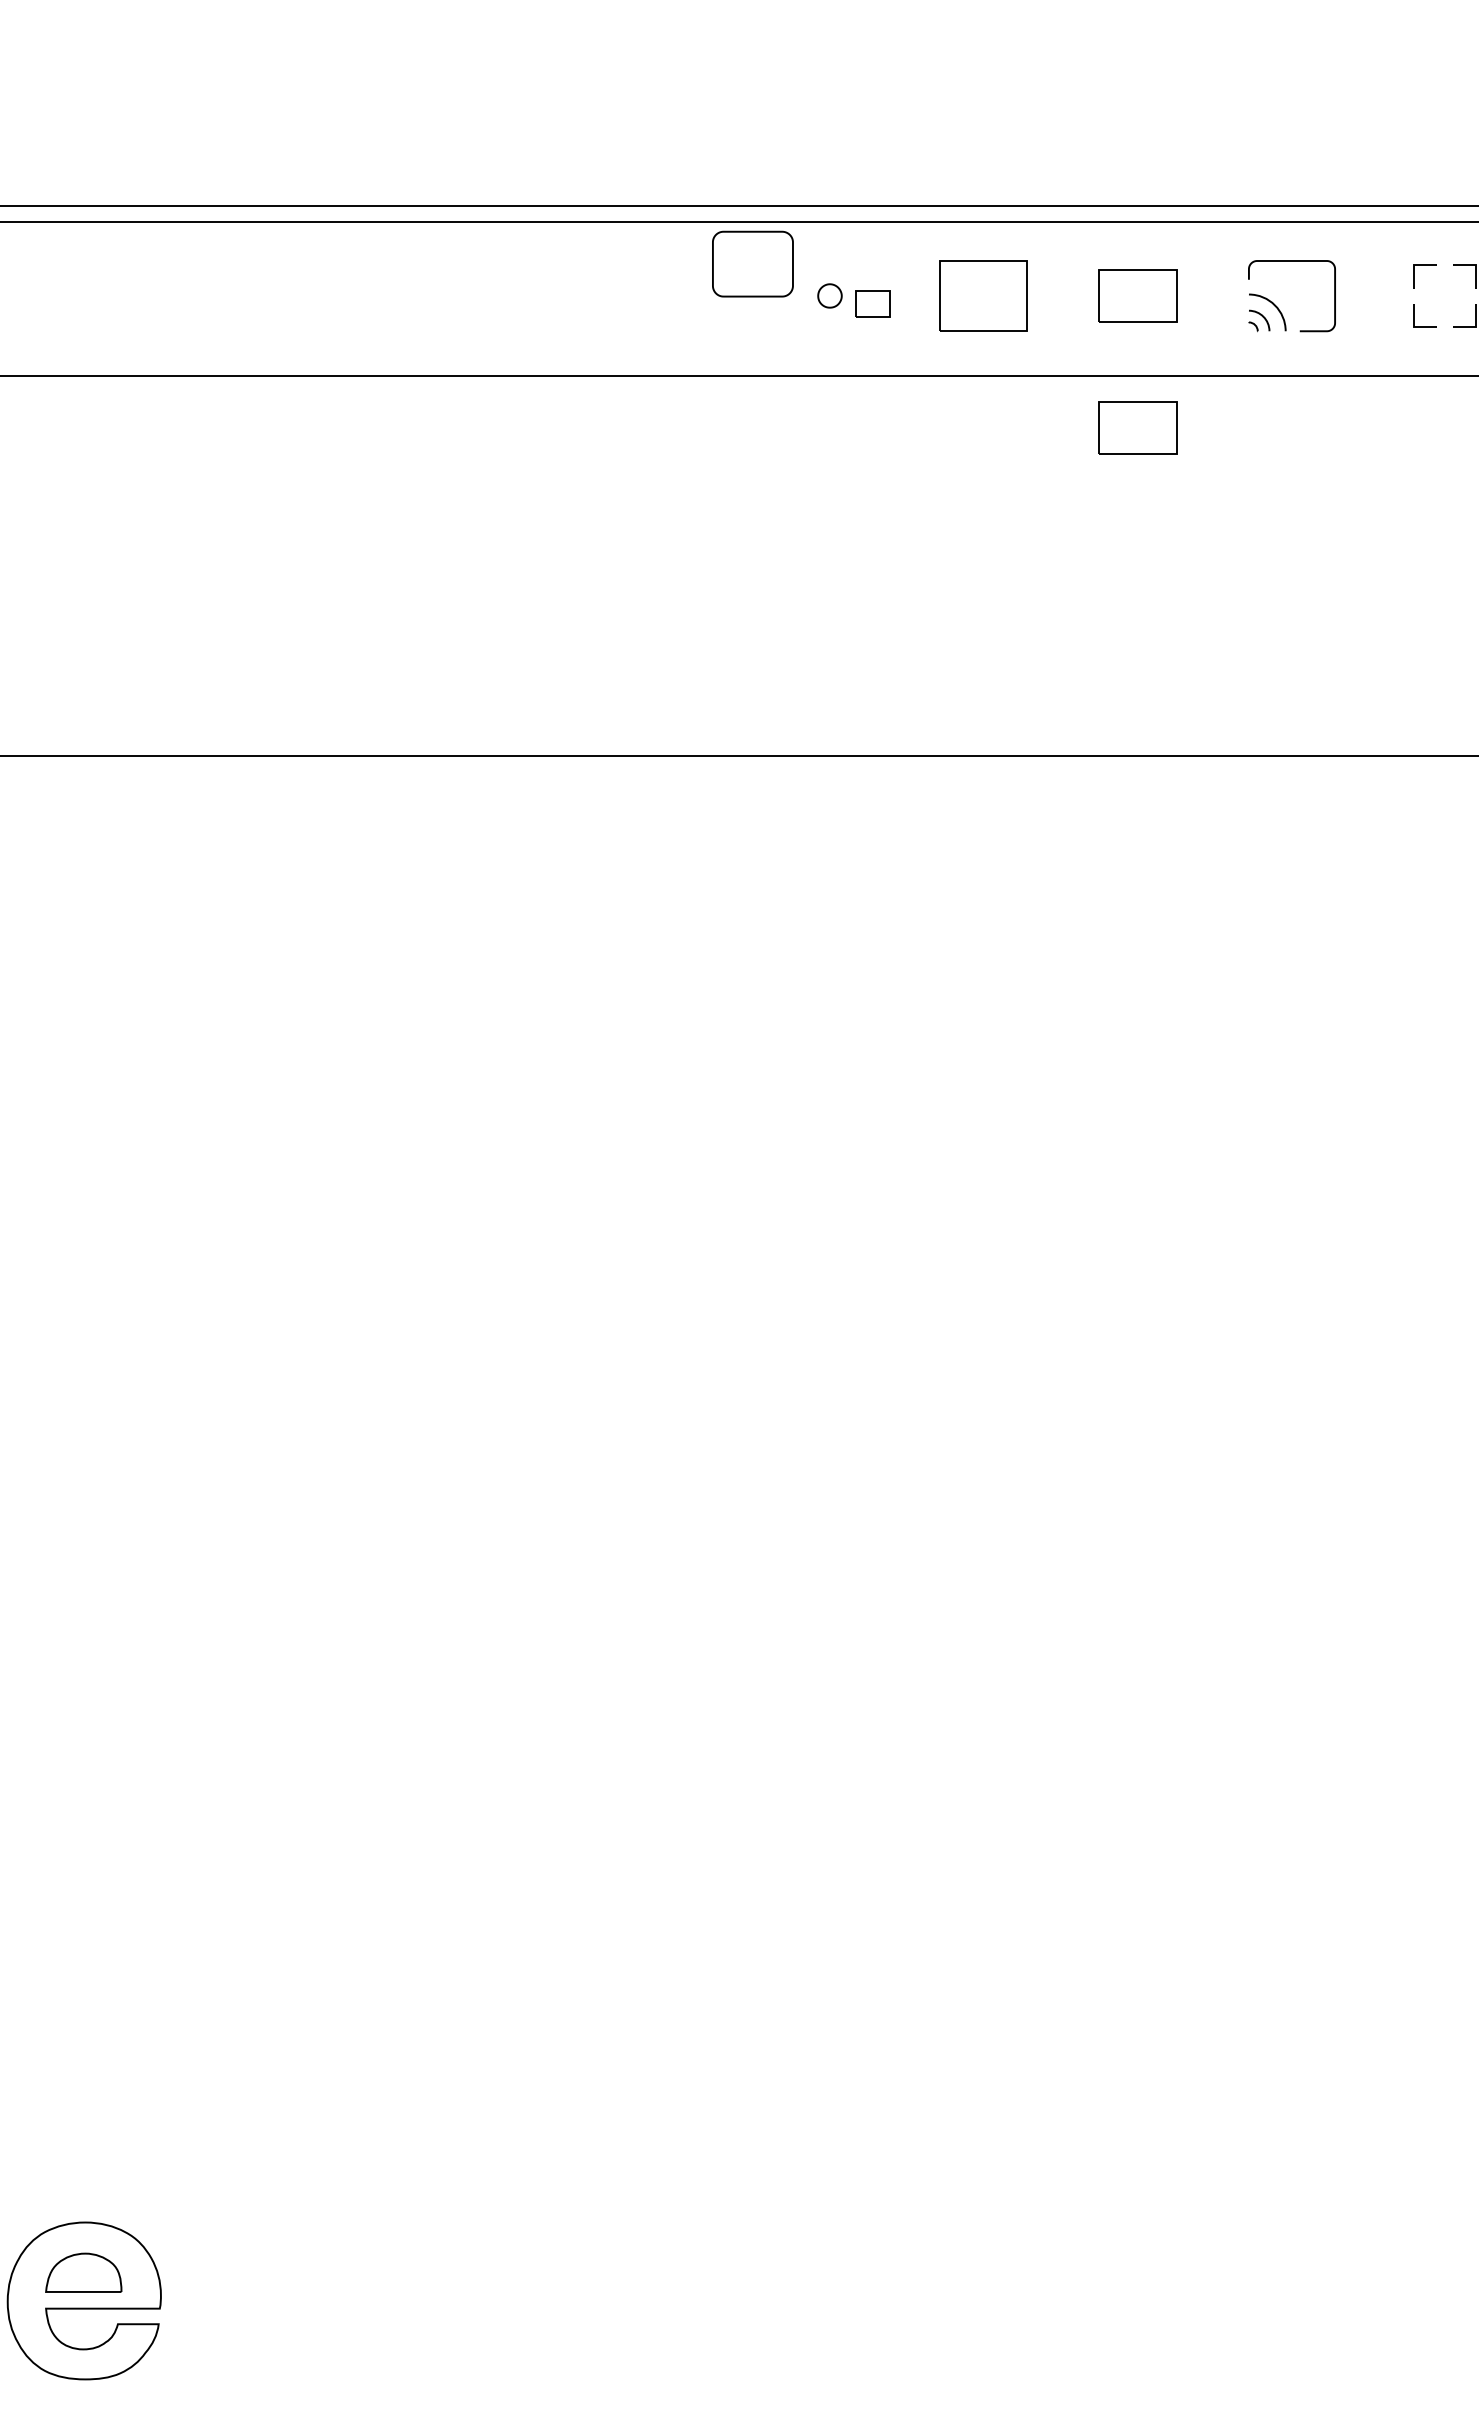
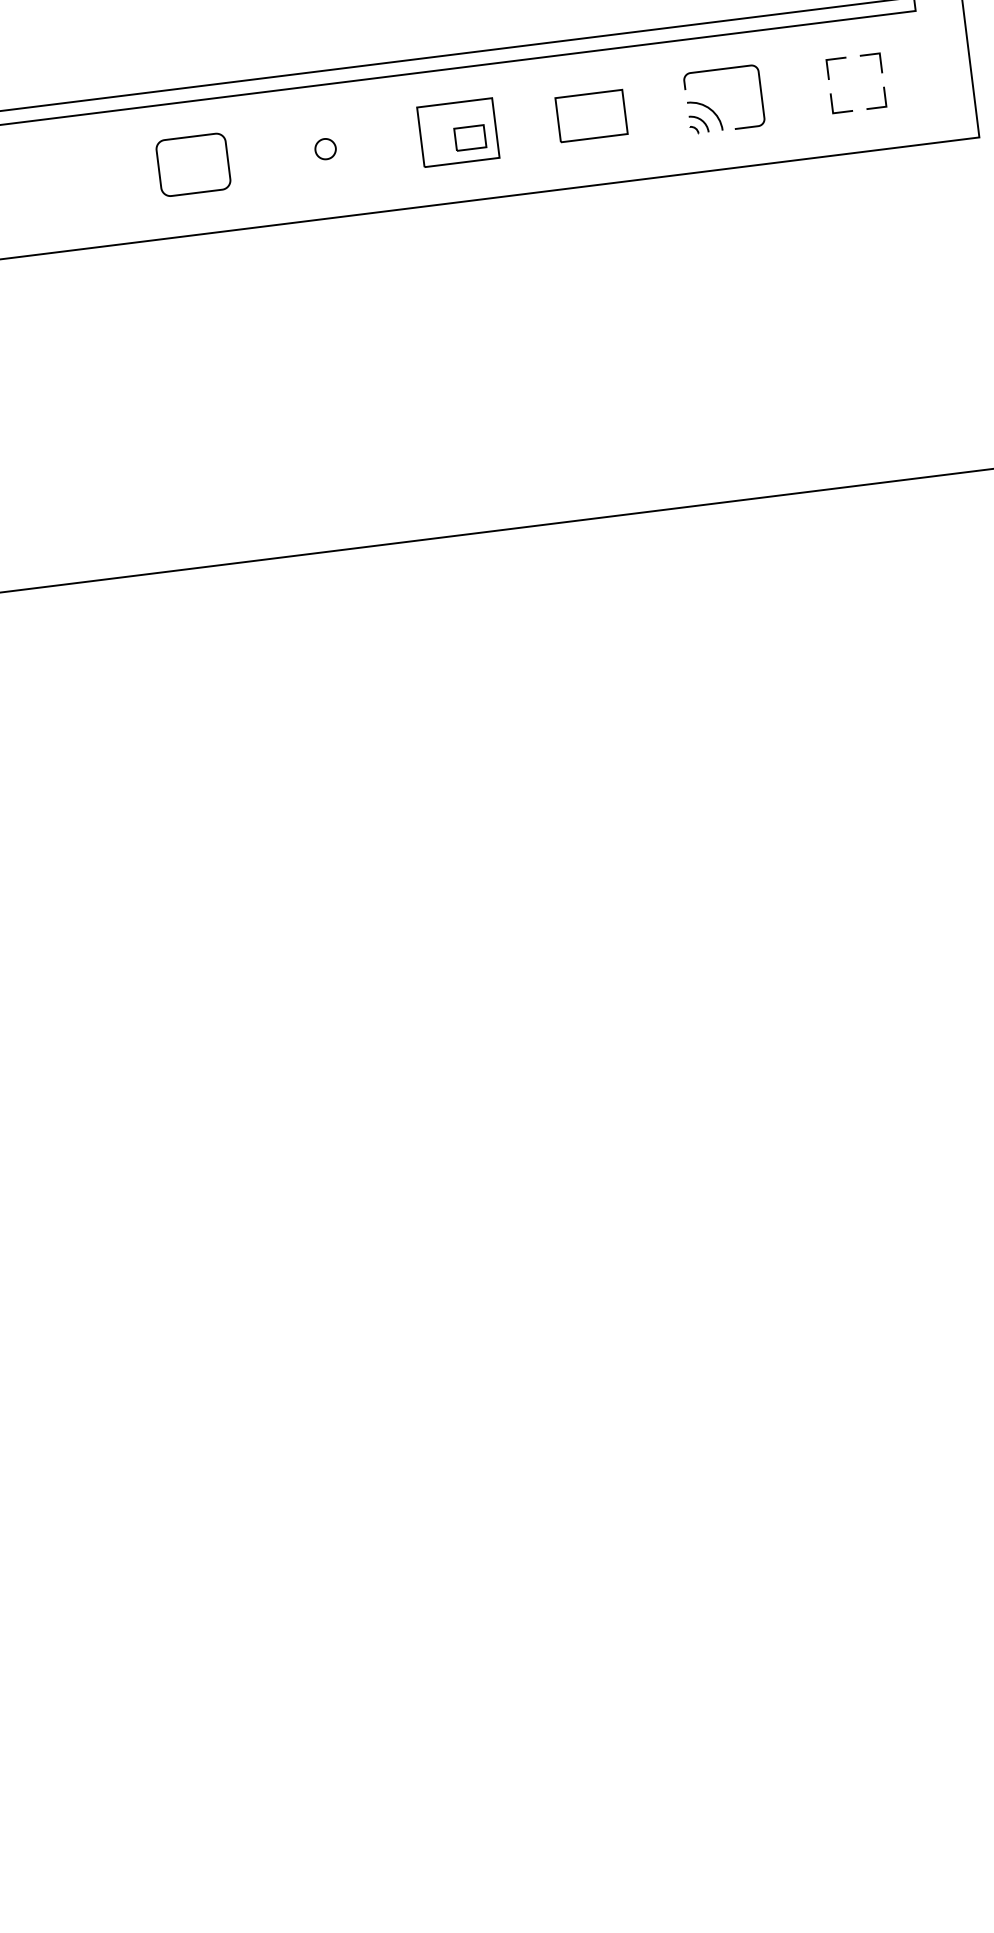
part: (752, 263) -> (193, 164), moved
part: (872, 303) -> (470, 137), moved
part: (1137, 427) -> (605, 229), removed

